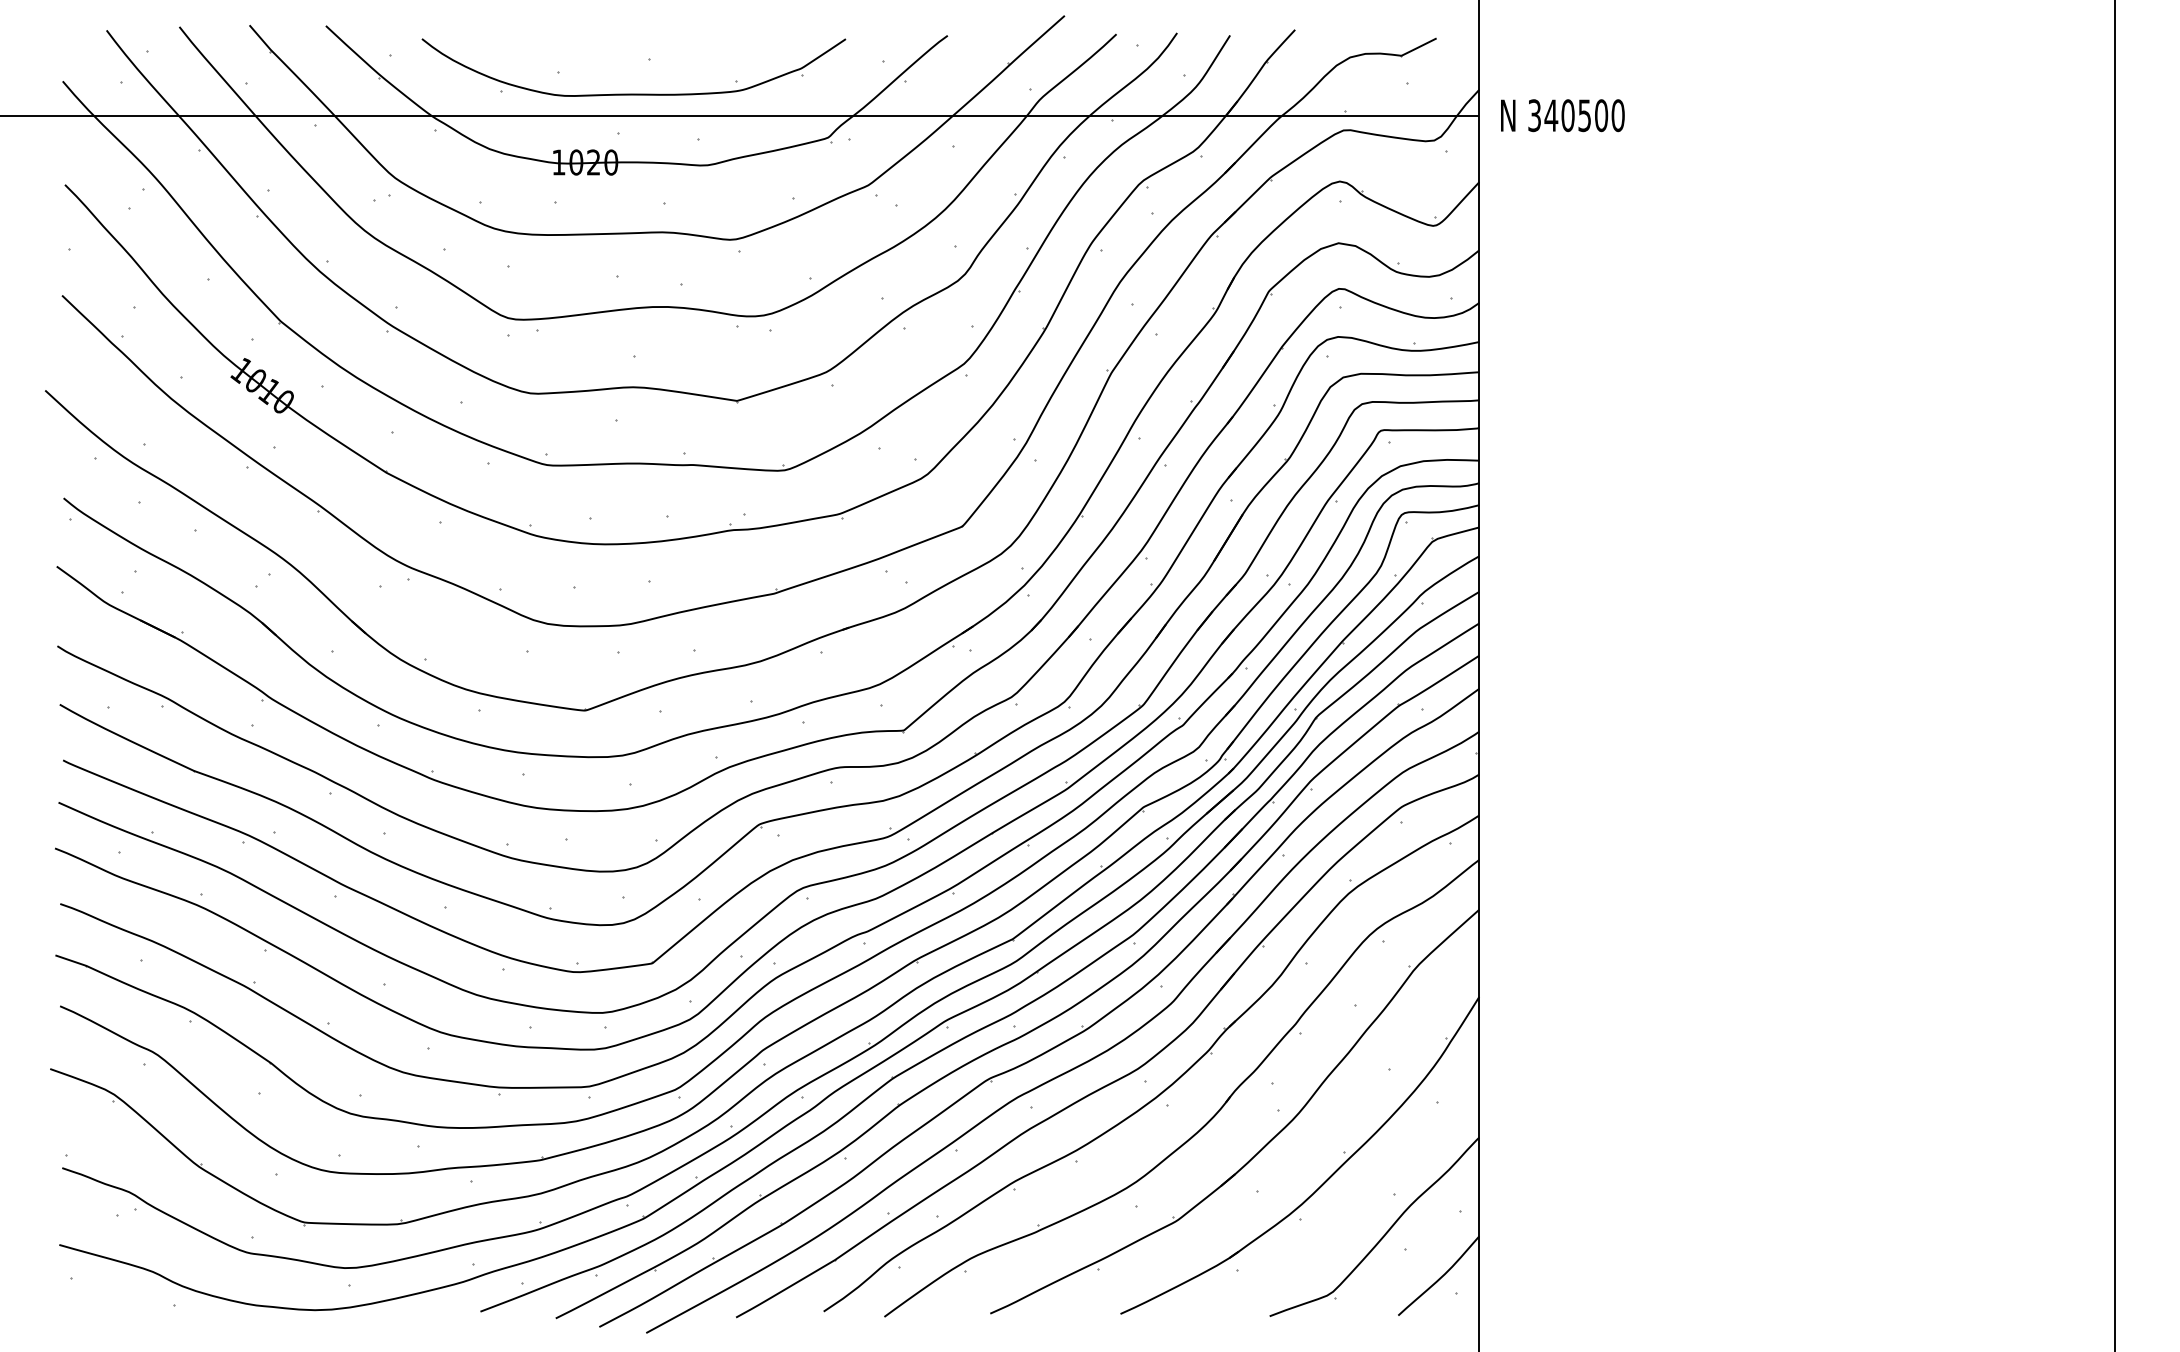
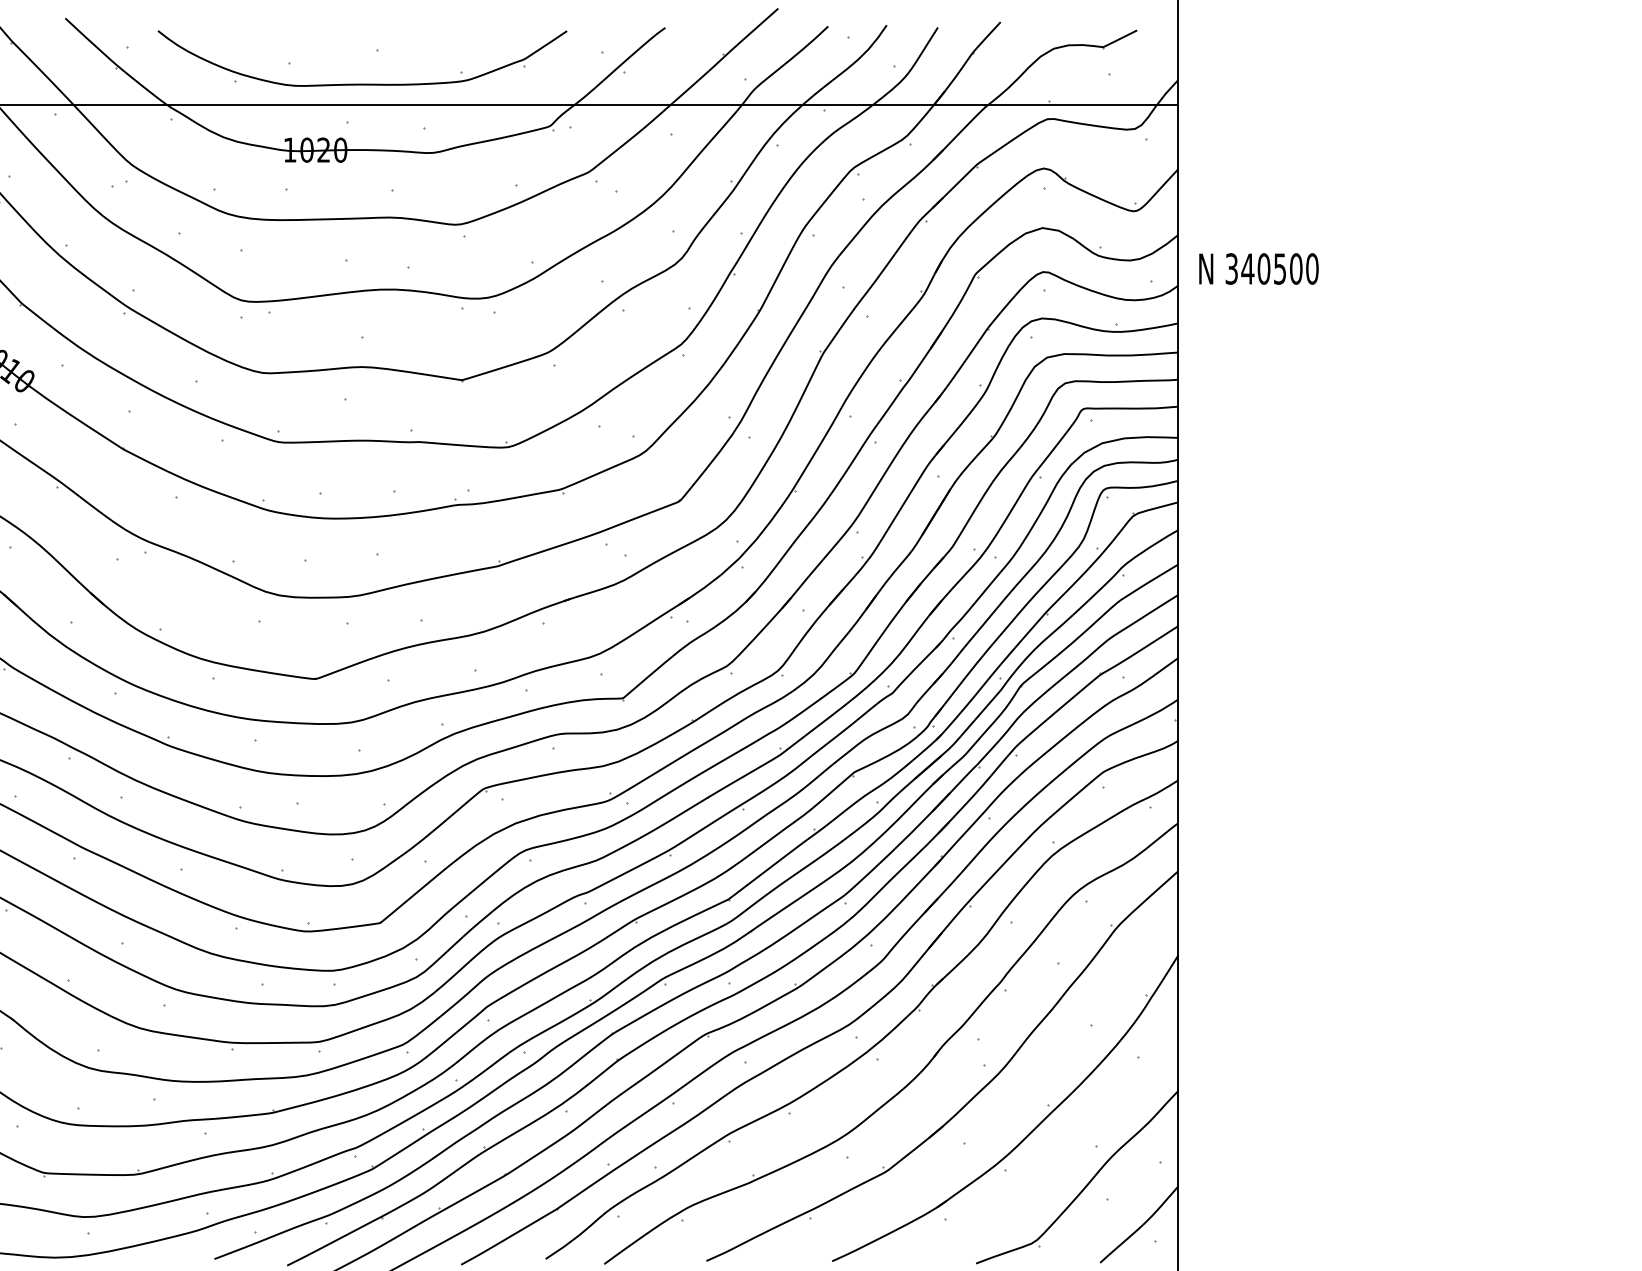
text: (1562, 115) -> (1258, 268), moved

